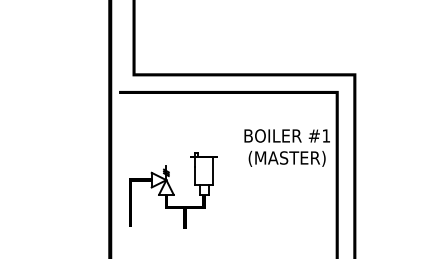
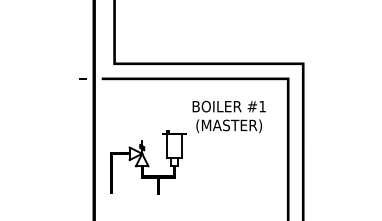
line: (96, 92) -> (82, 78), added
text: (286, 147) -> (228, 116), moved

